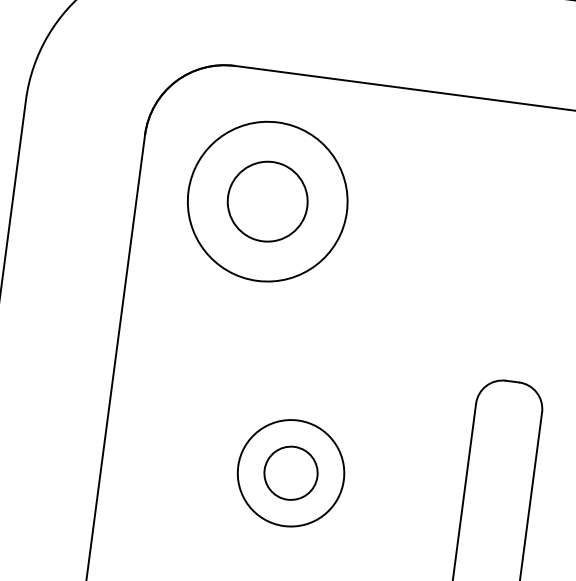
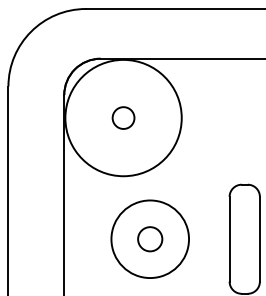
circle: (267, 200) -> (123, 117), size x0.6
circle: (267, 200) -> (123, 117), size x1.6
circle: (289, 473) -> (149, 239), size x1.6

